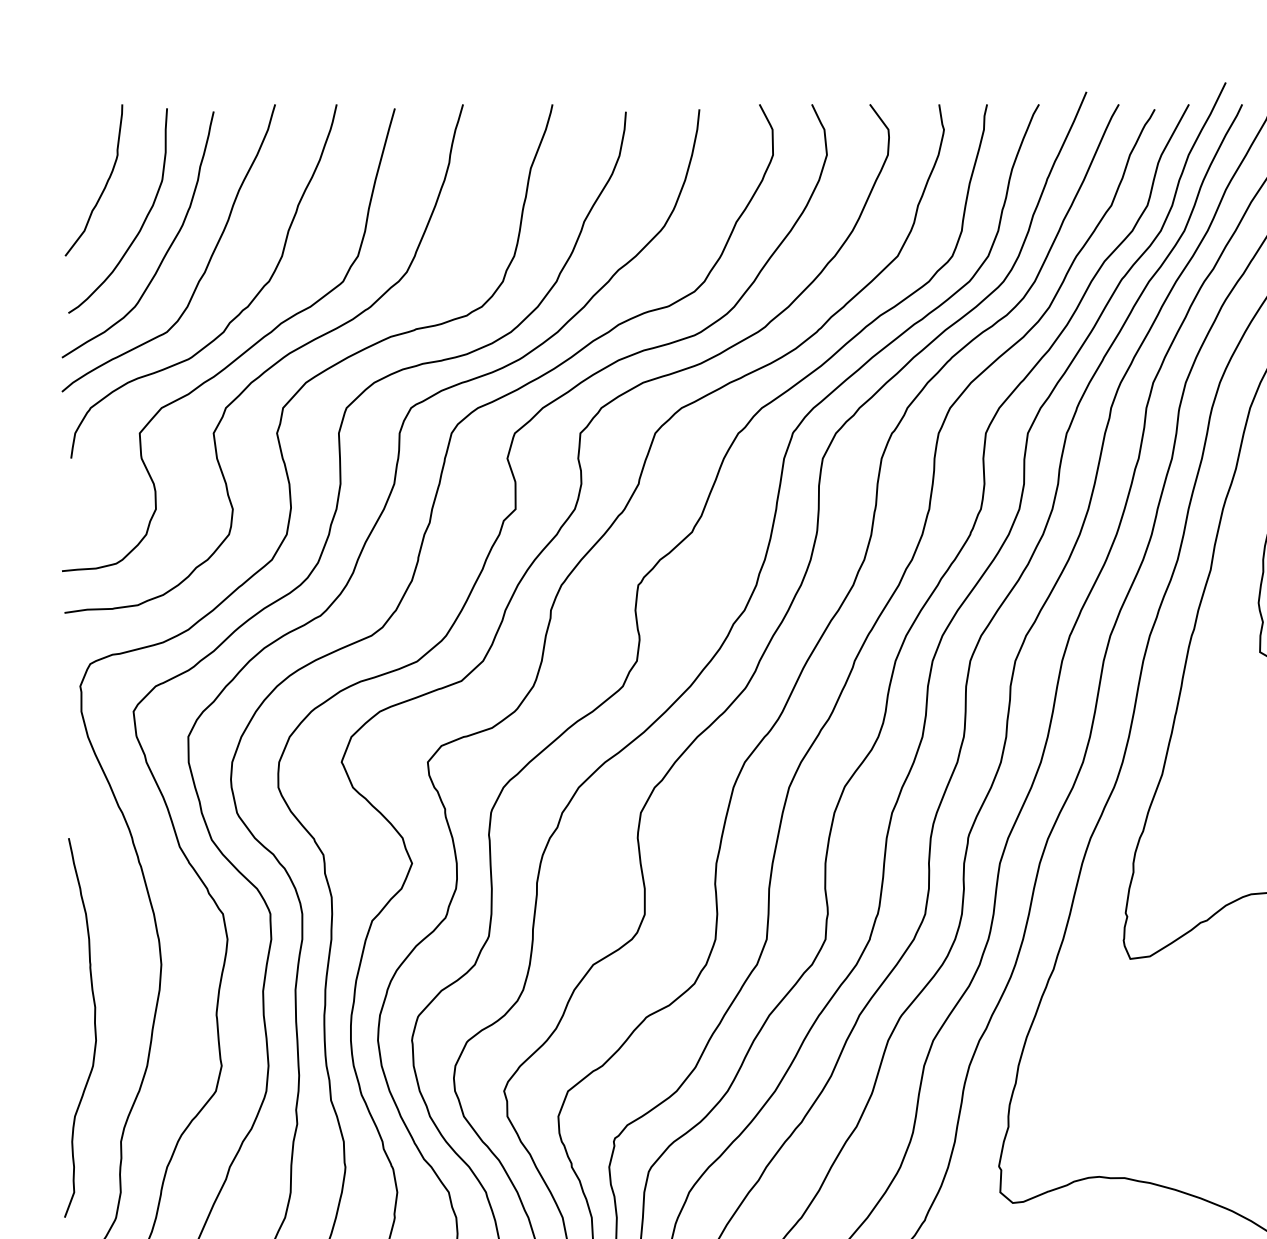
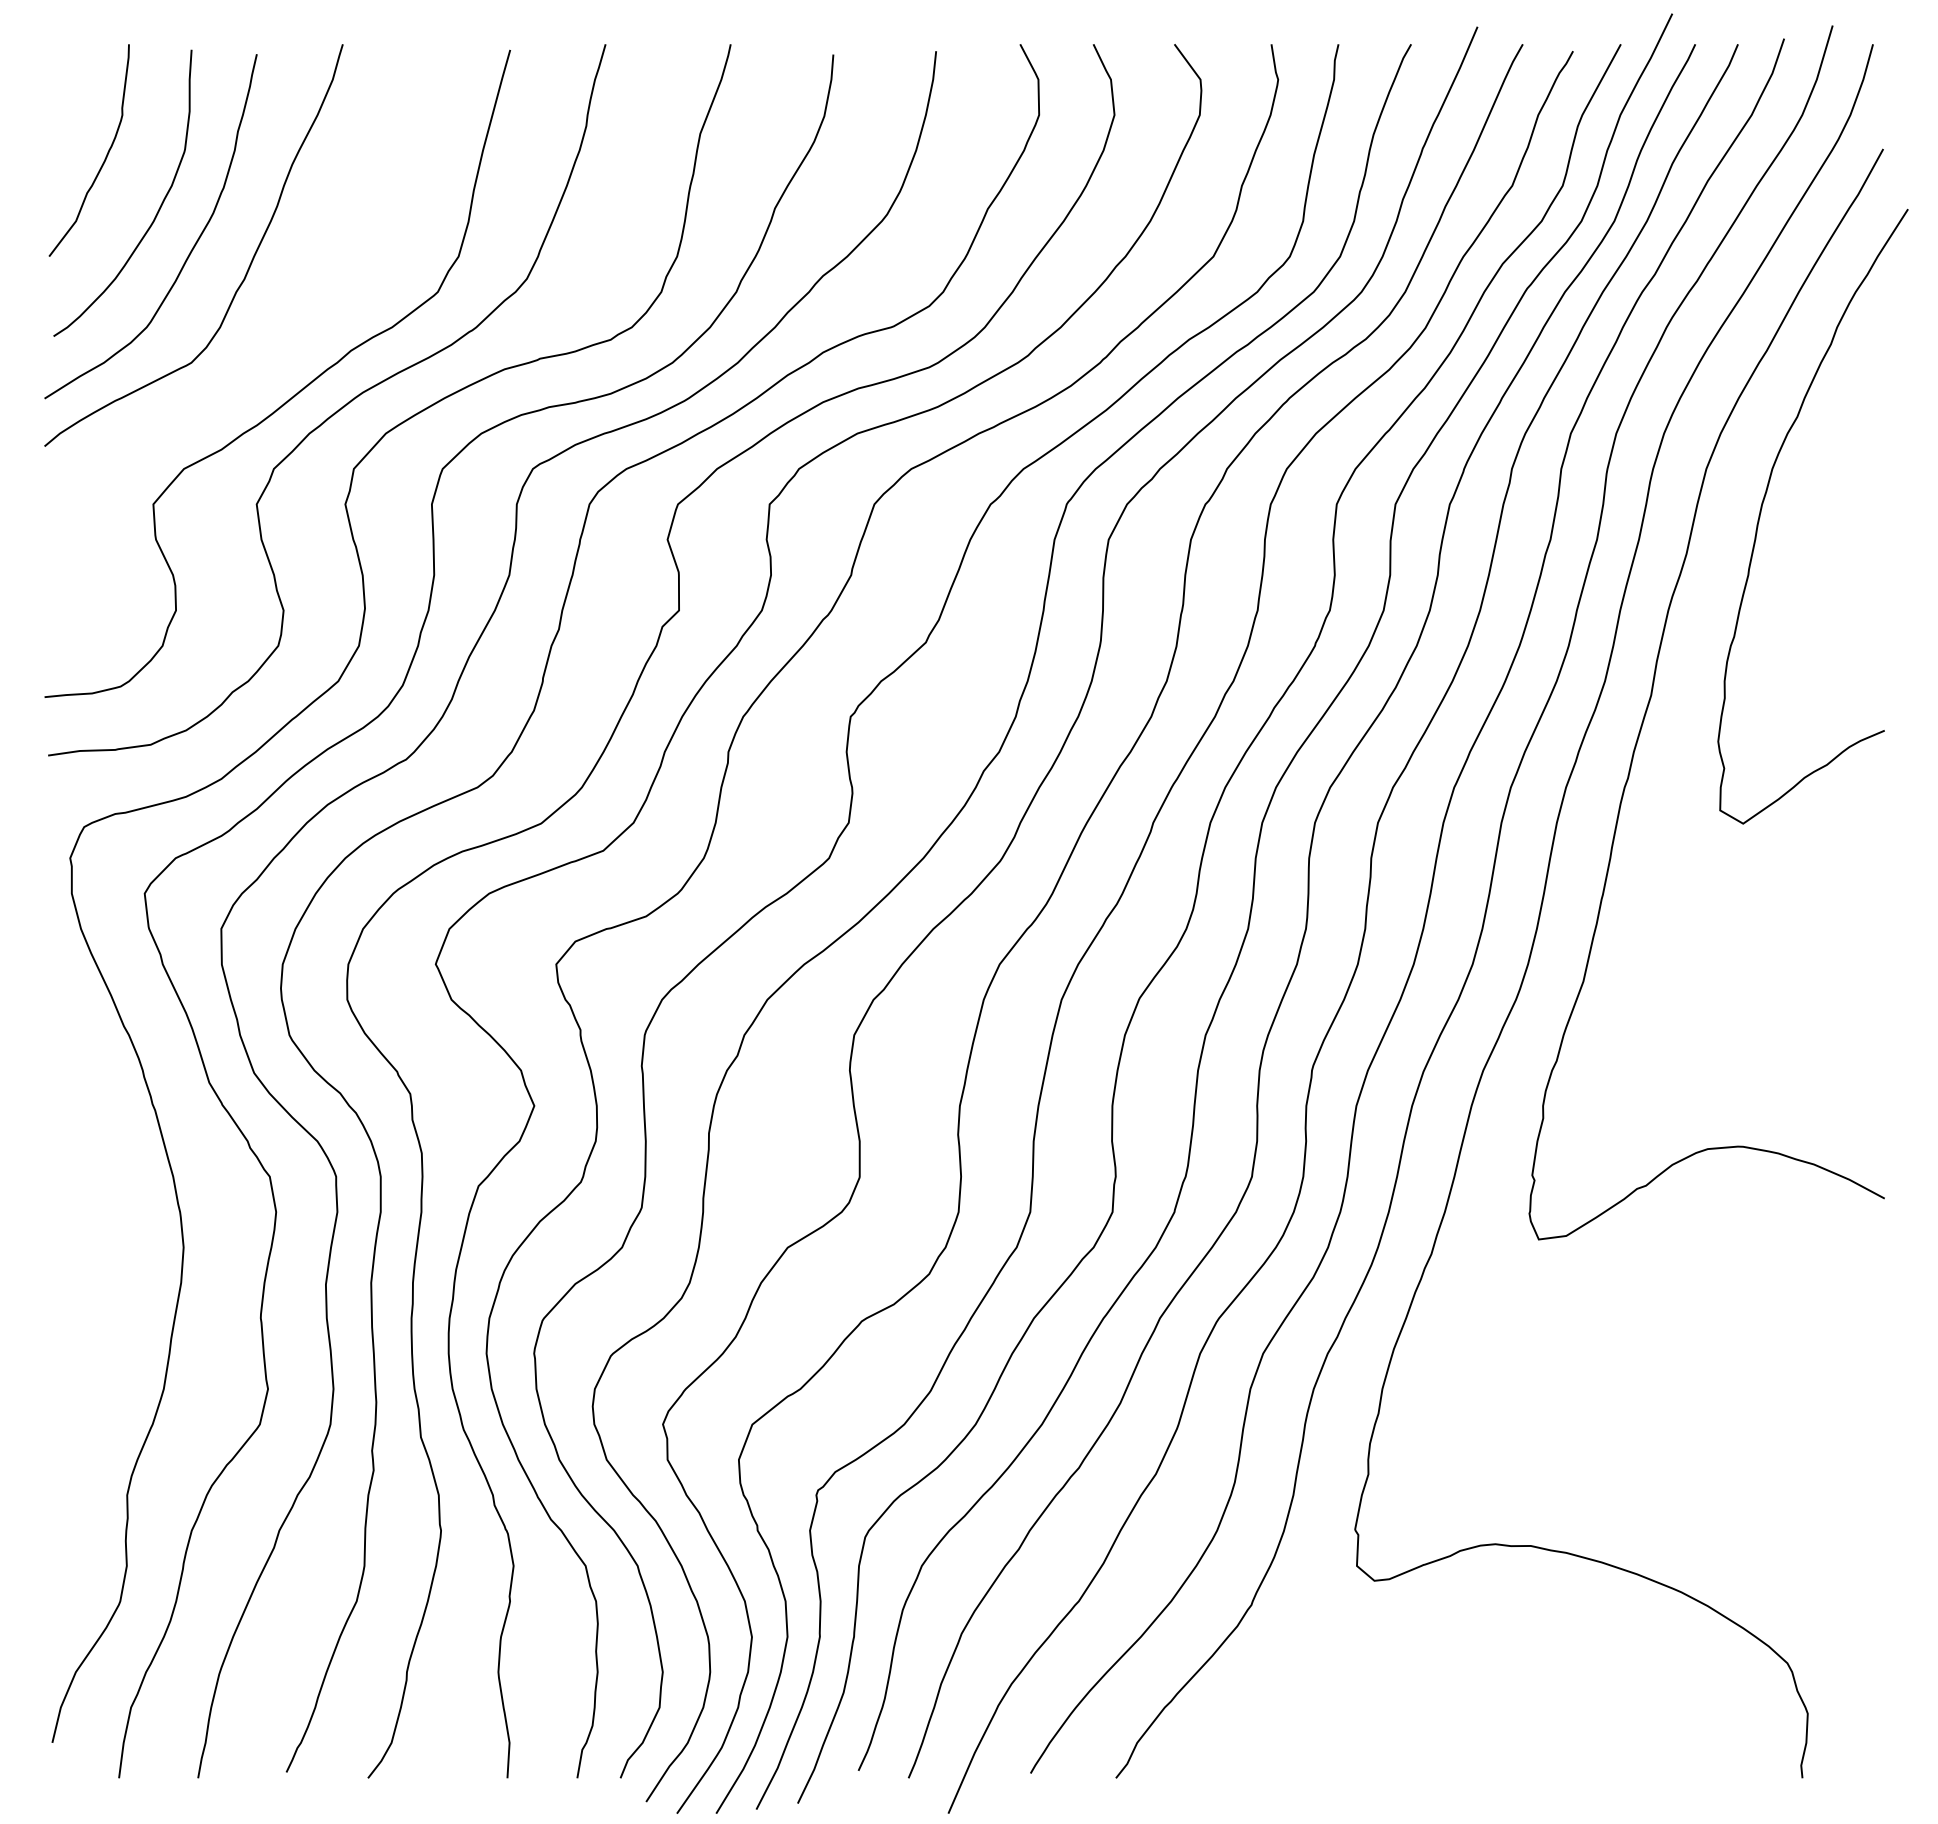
curve: (232, 319) -> (283, 344), removed
curve: (94, 1023) -> (89, 1329), removed

